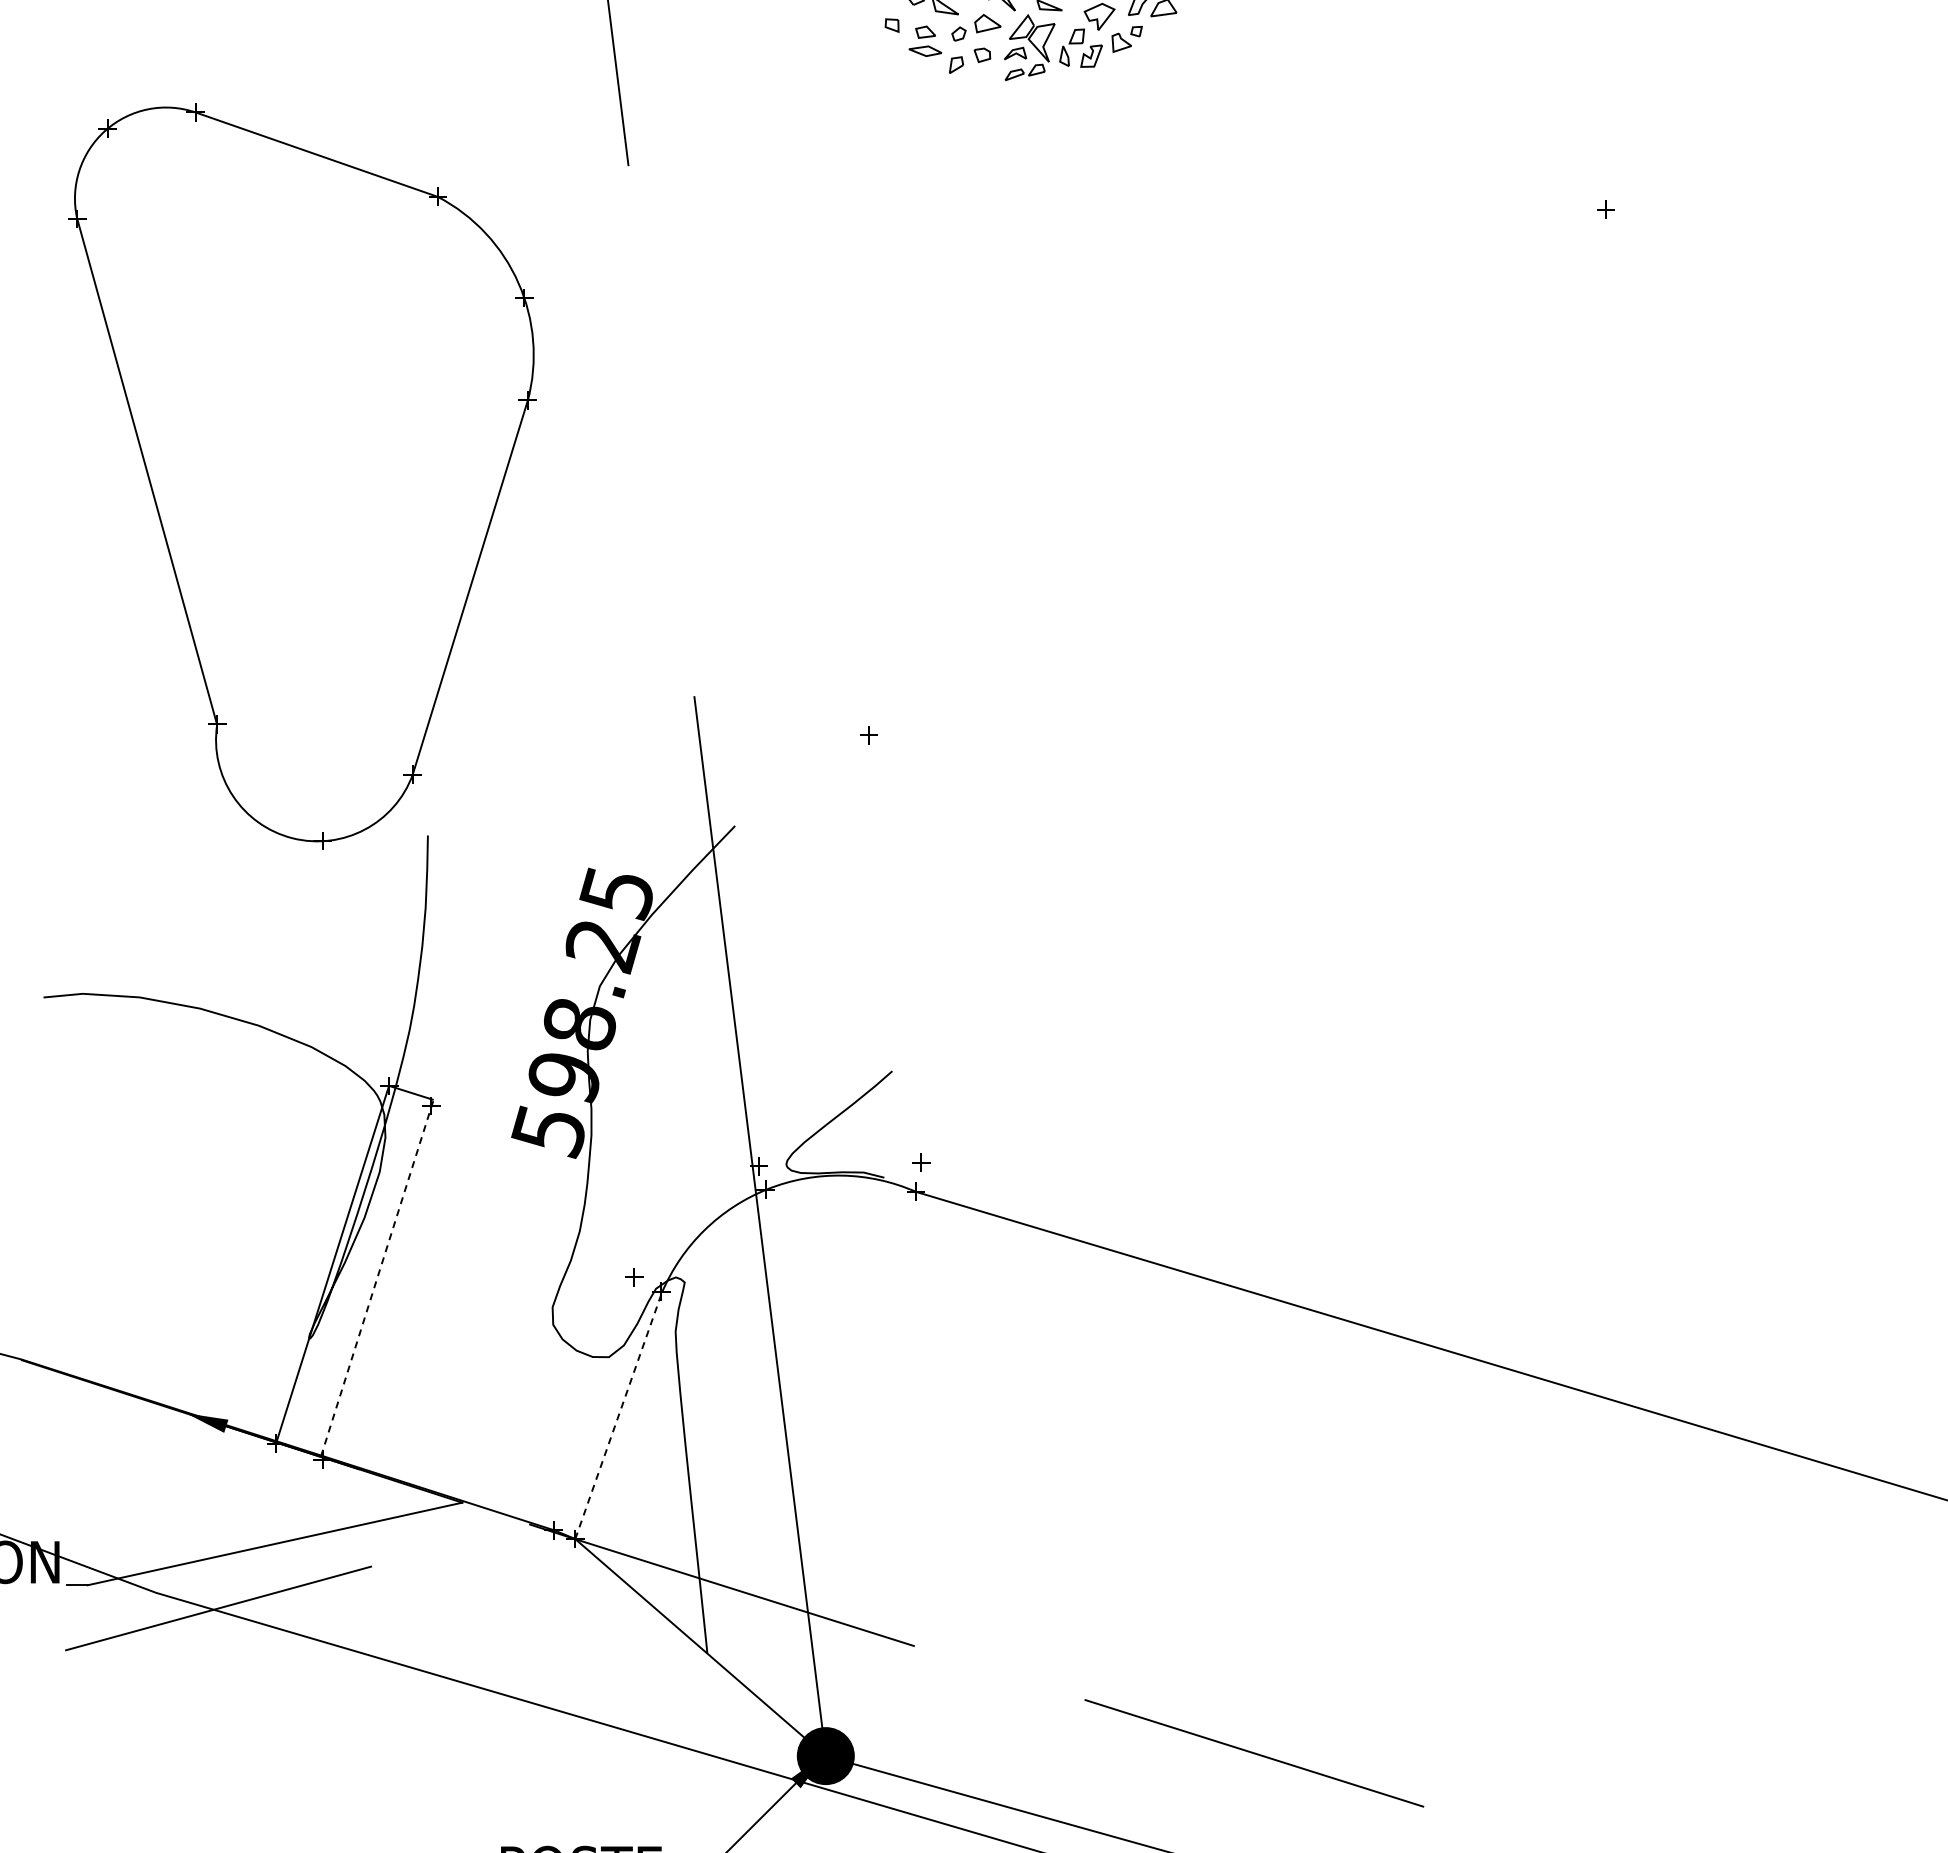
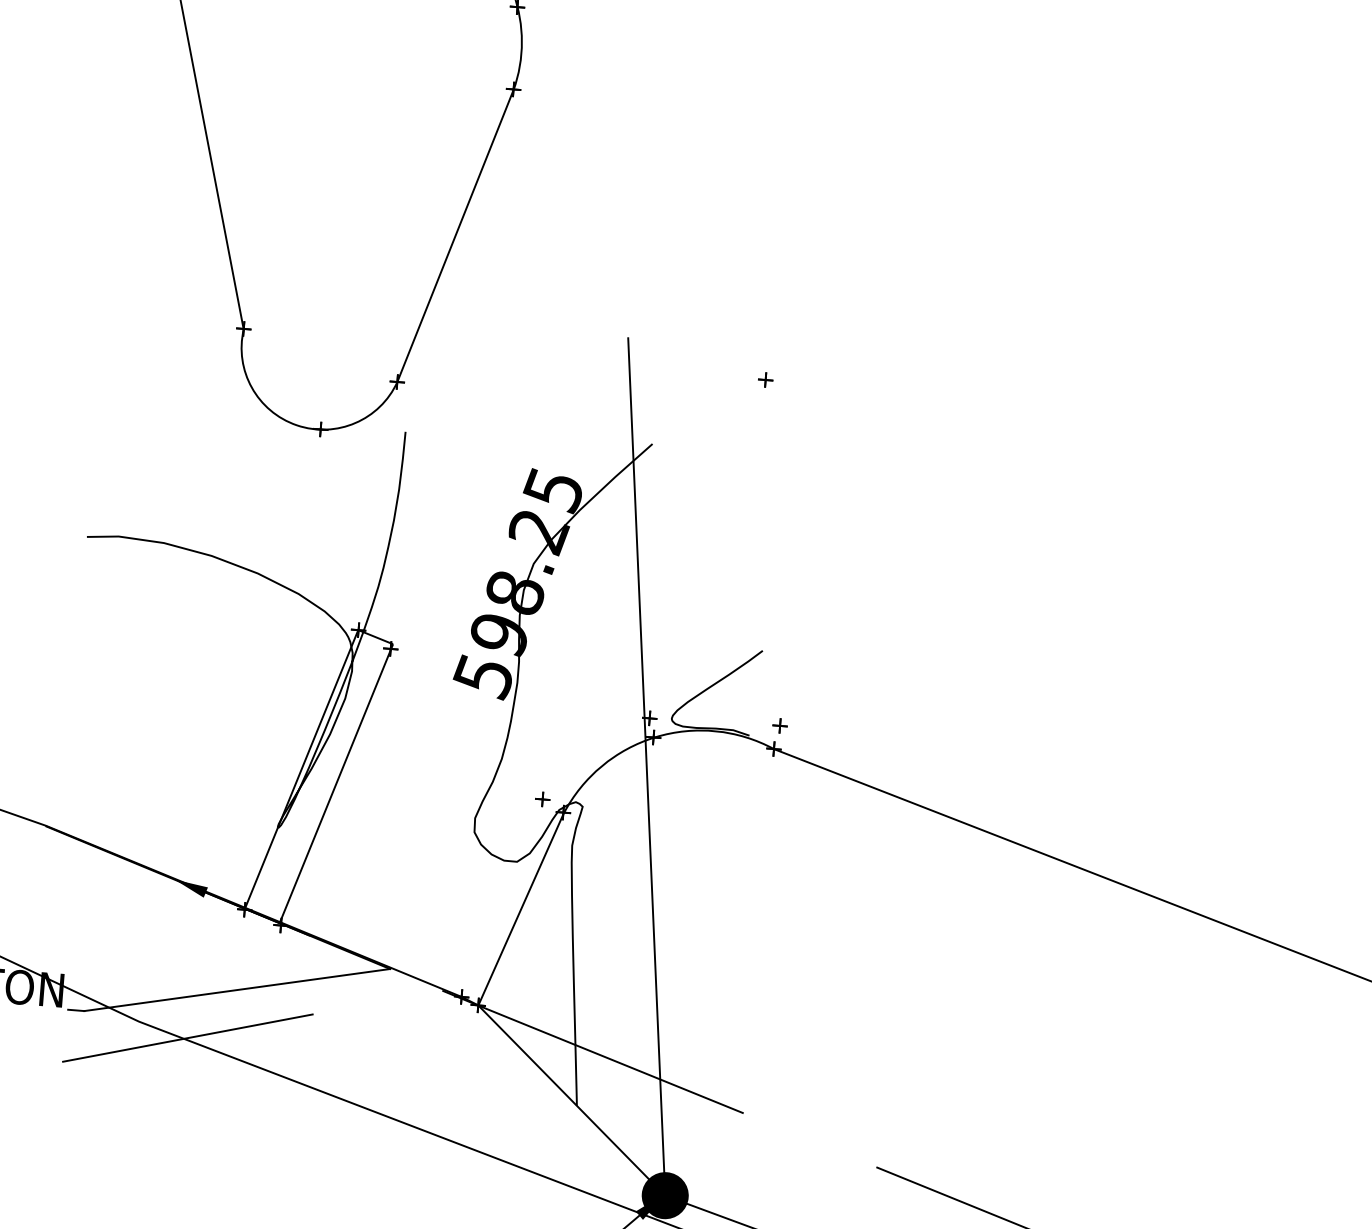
line: (377, 1278) -> (336, 783), dashed -> solid
line: (618, 1415) -> (520, 909), dashed -> solid

